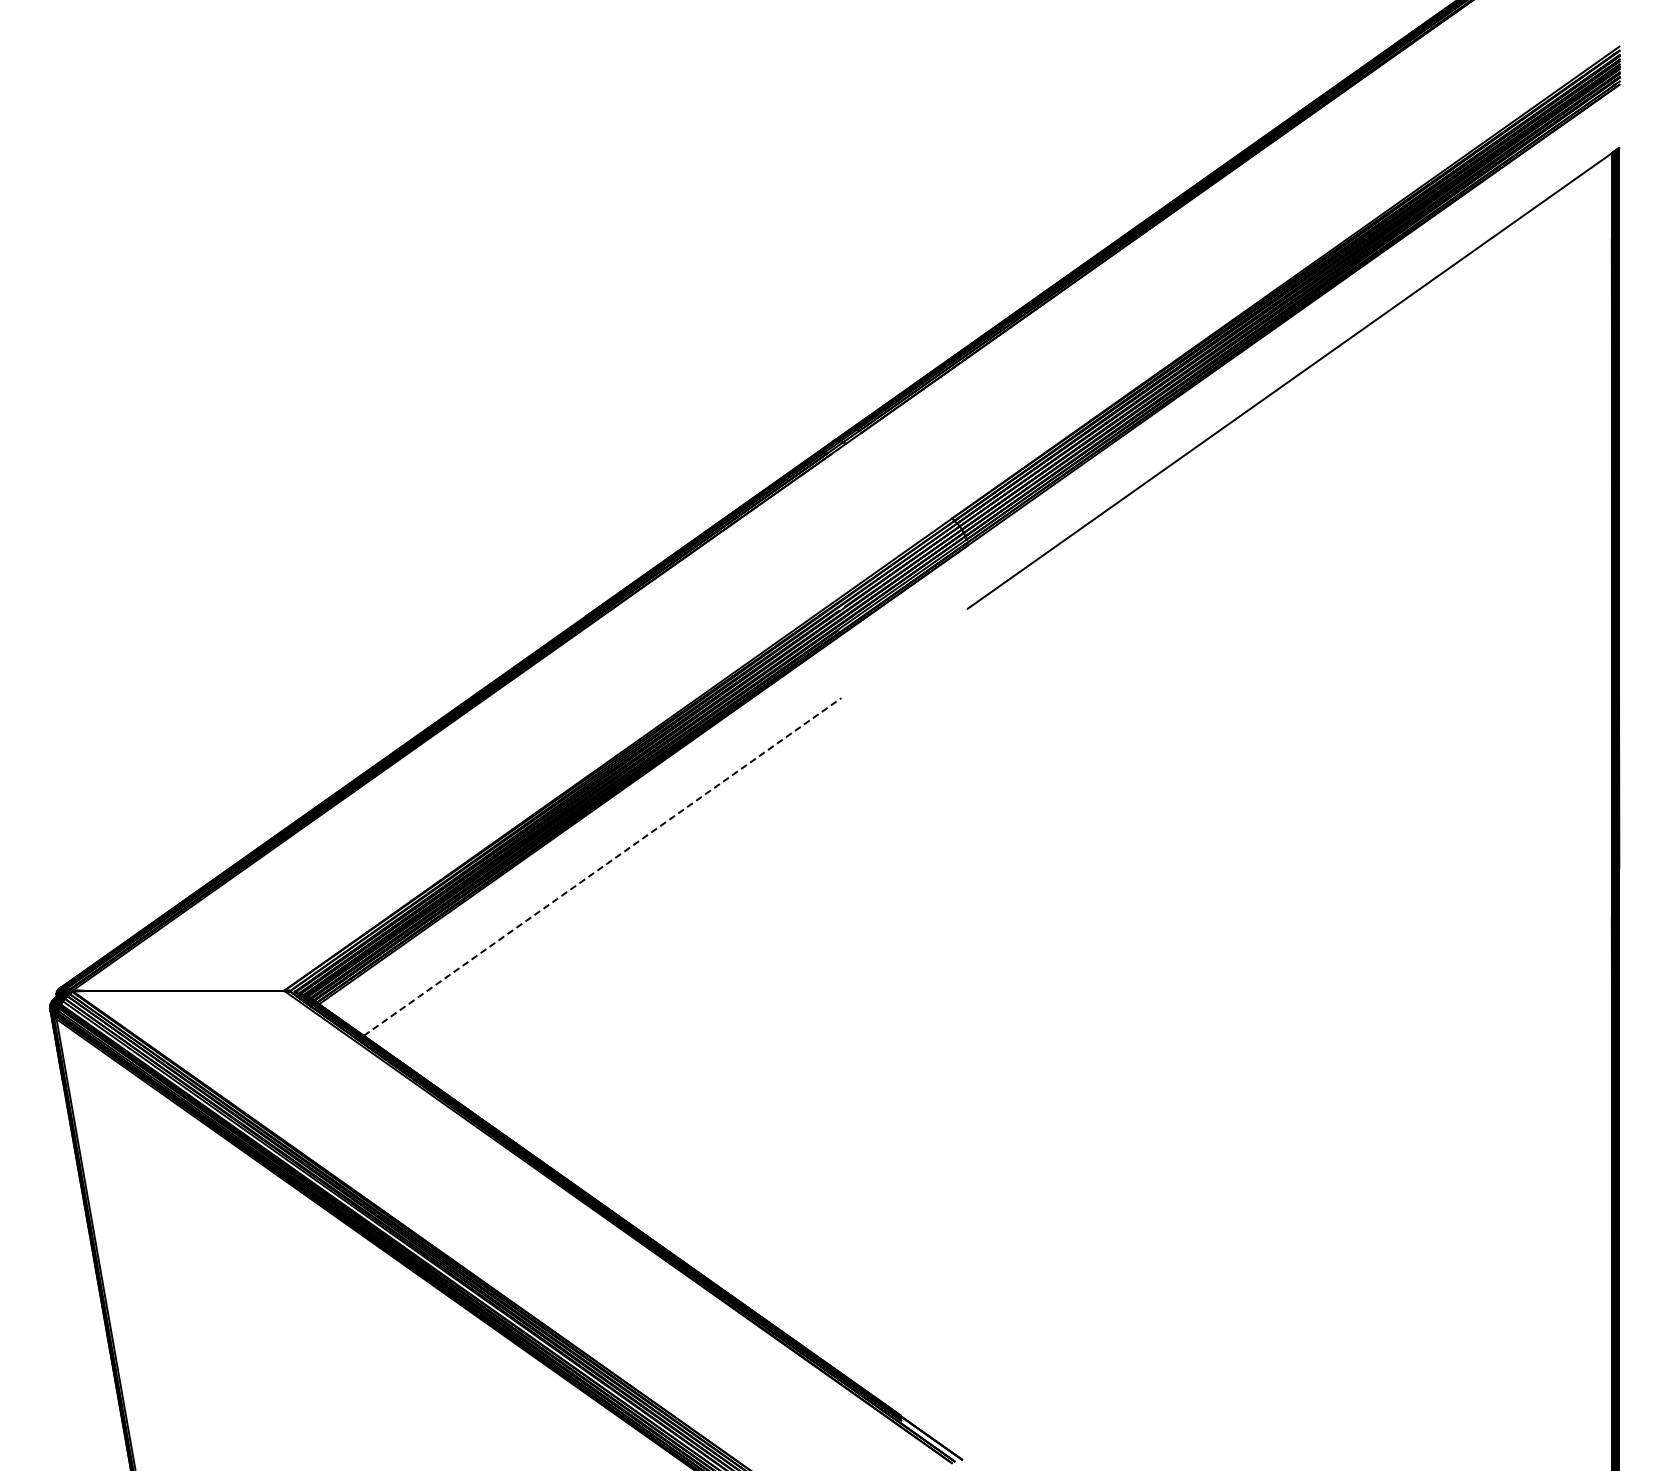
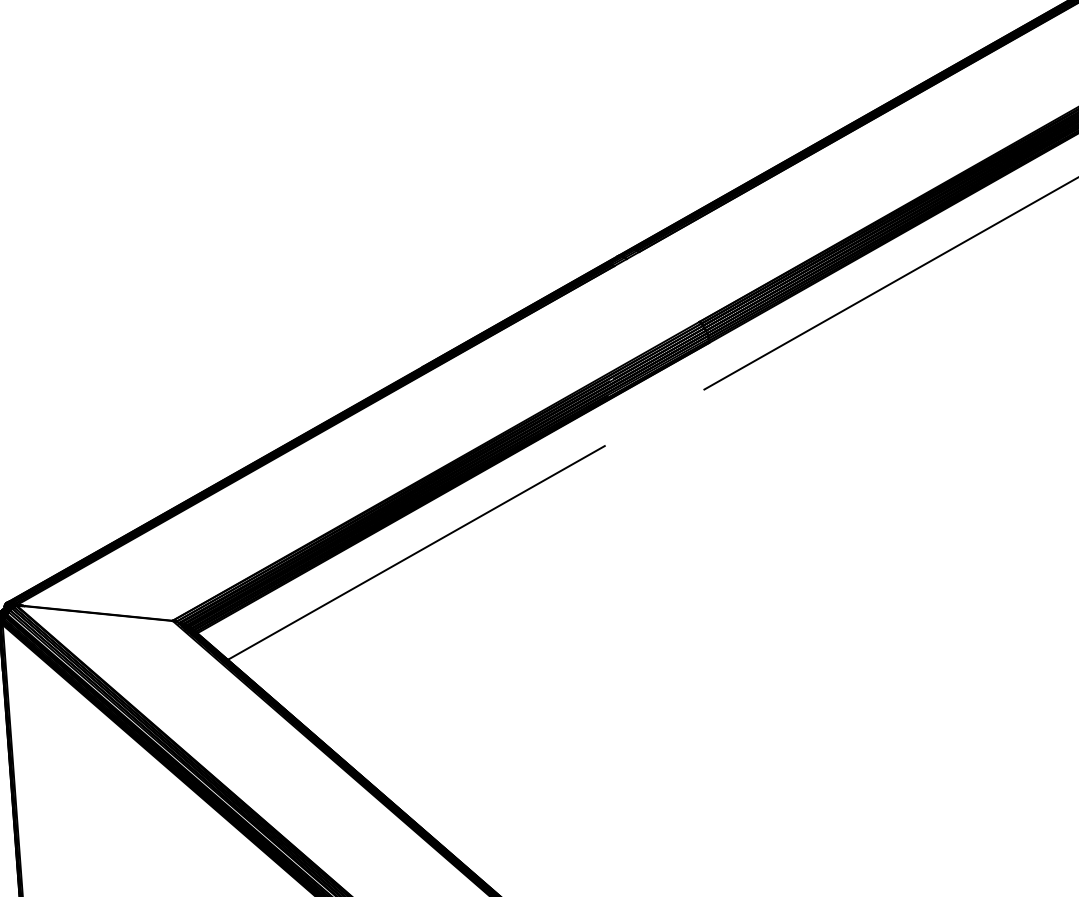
line: (603, 866) -> (417, 552), dashed -> solid

